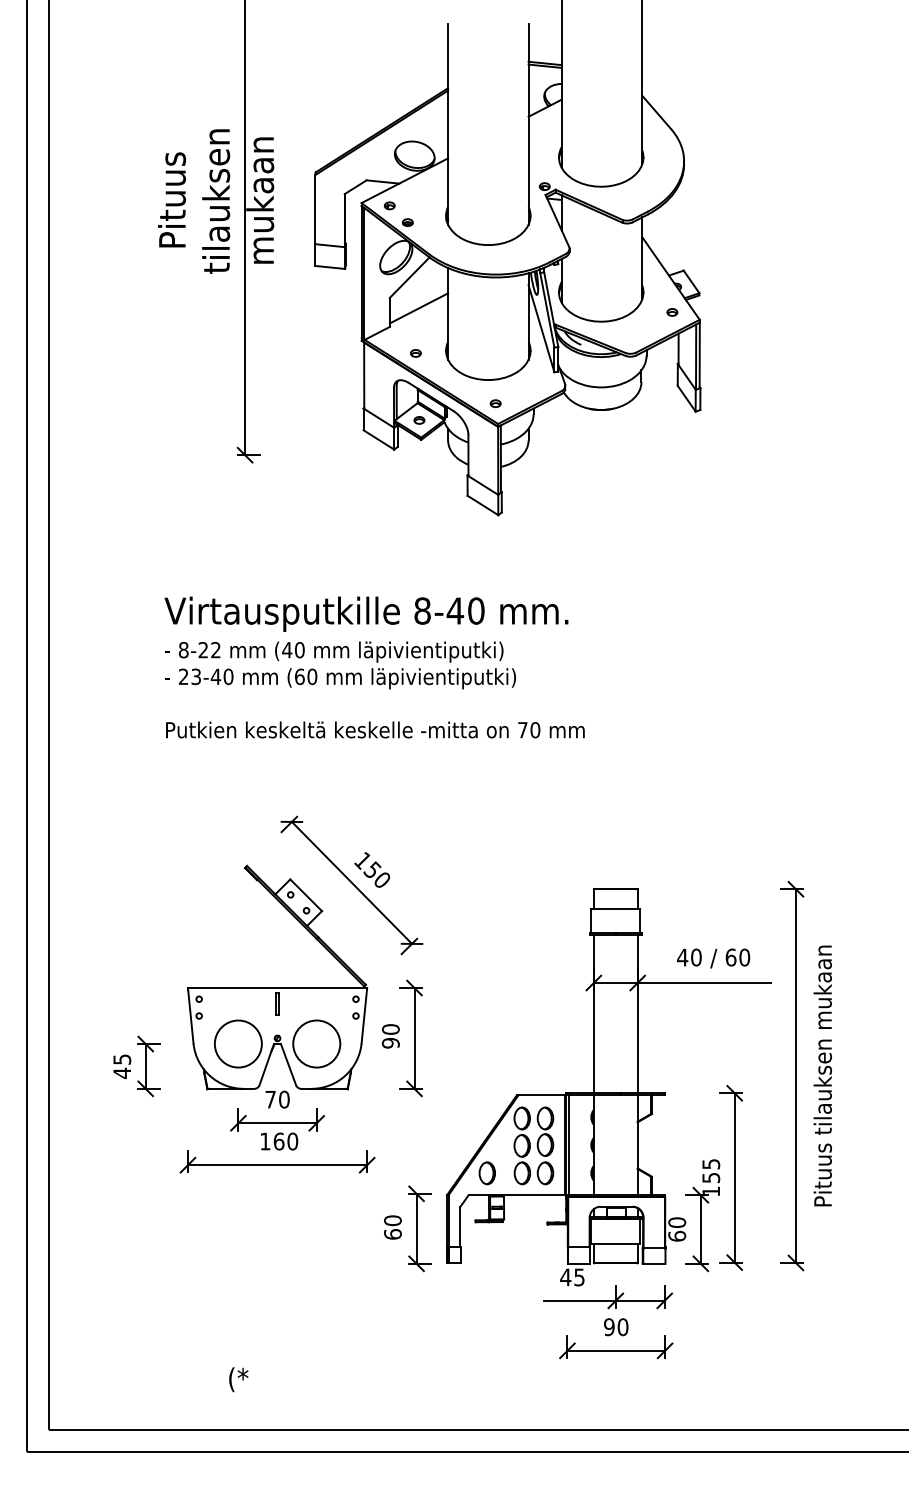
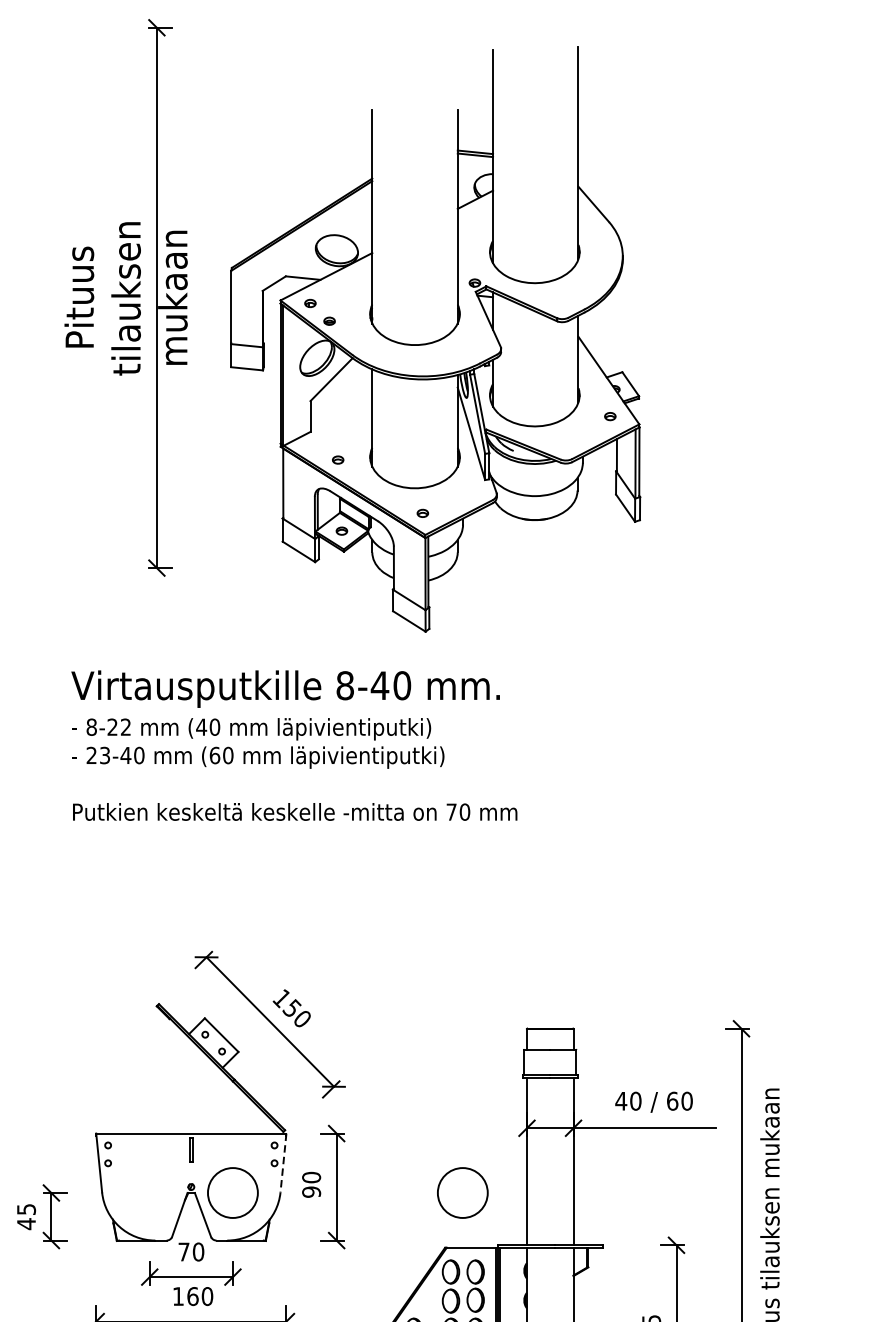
line: (418, 308) -> (340, 412), removed
text: (374, 667) -> (294, 745), moved
line: (364, 1015) -> (283, 1162), solid -> dashed
circle: (238, 1043) -> (462, 1192), moved

